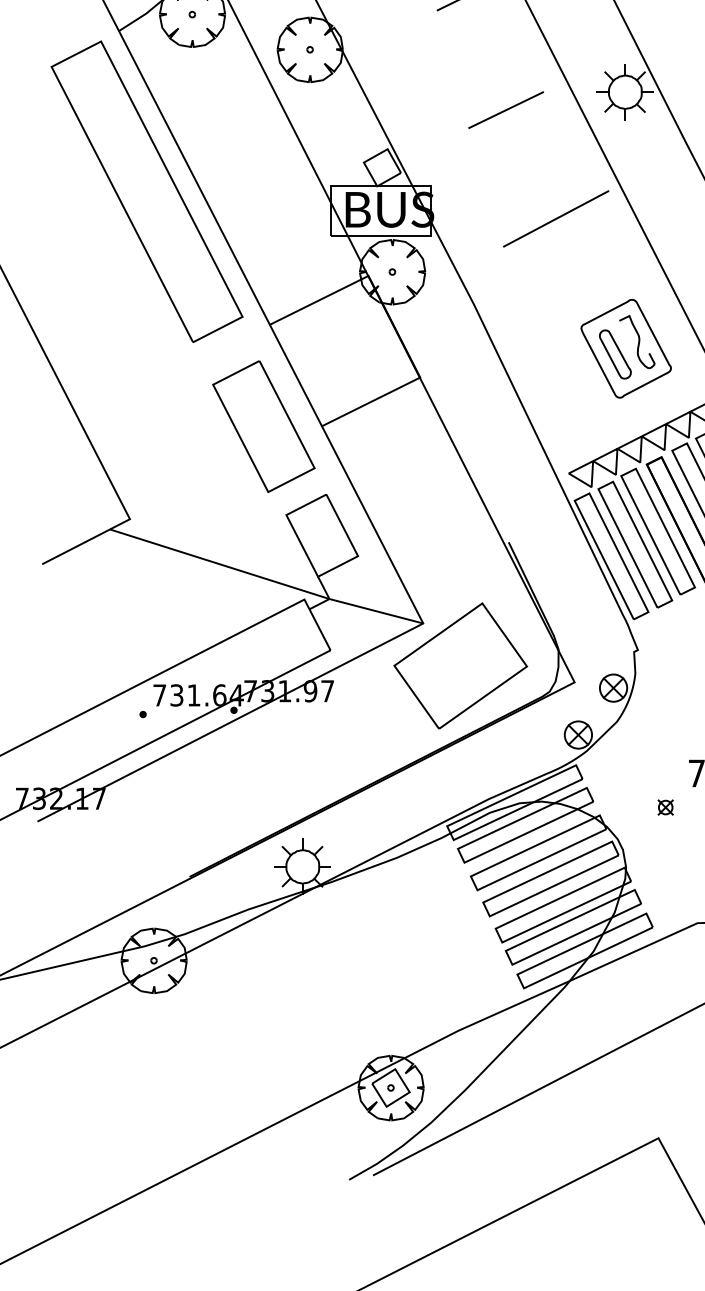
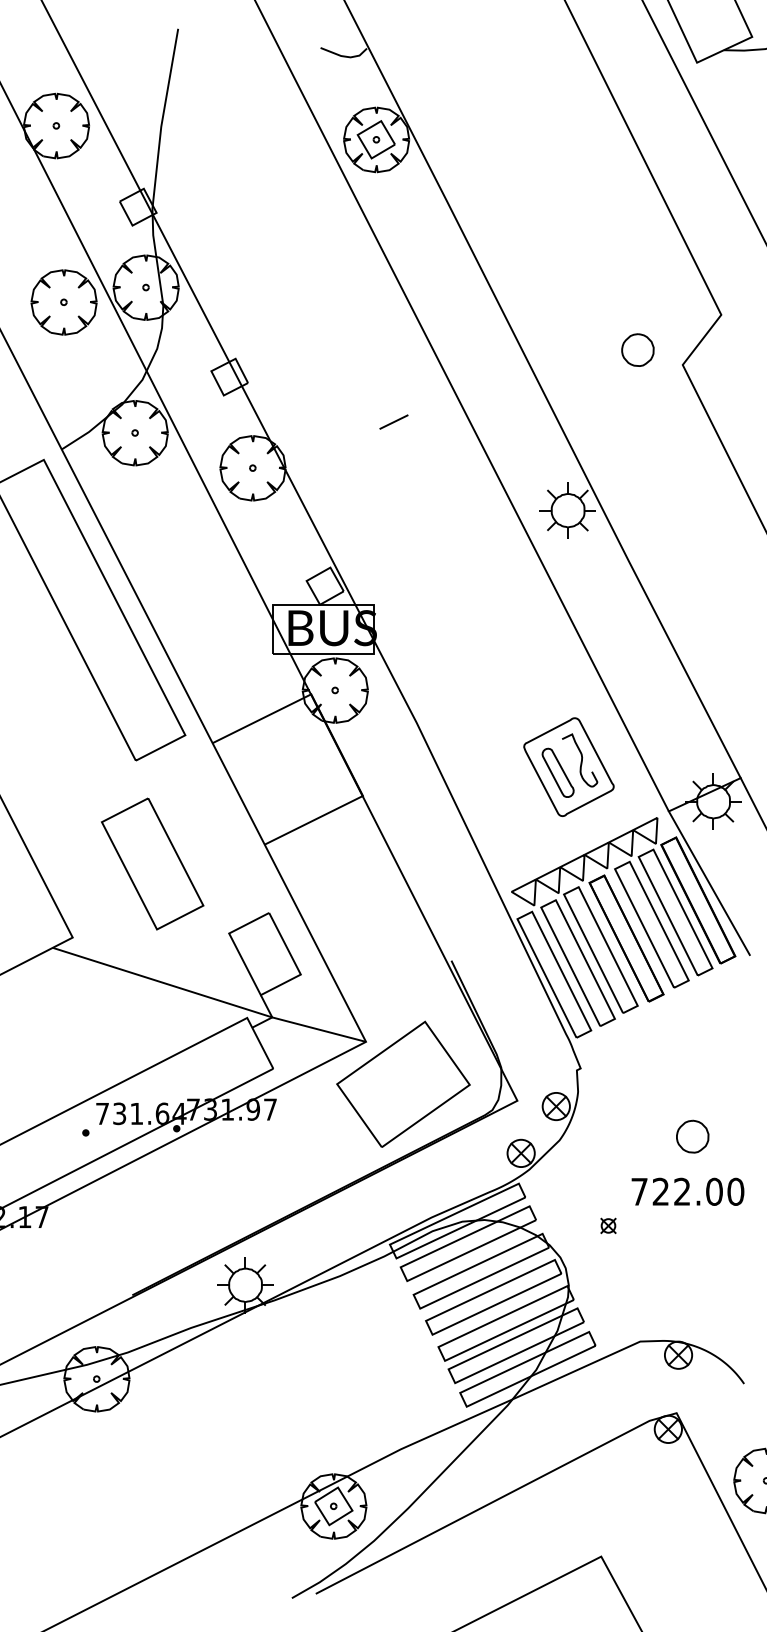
line: (505, 110) -> (448, 528), removed
line: (555, 218) -> (498, 636), removed
part: (263, 426) -> (152, 863), moved

